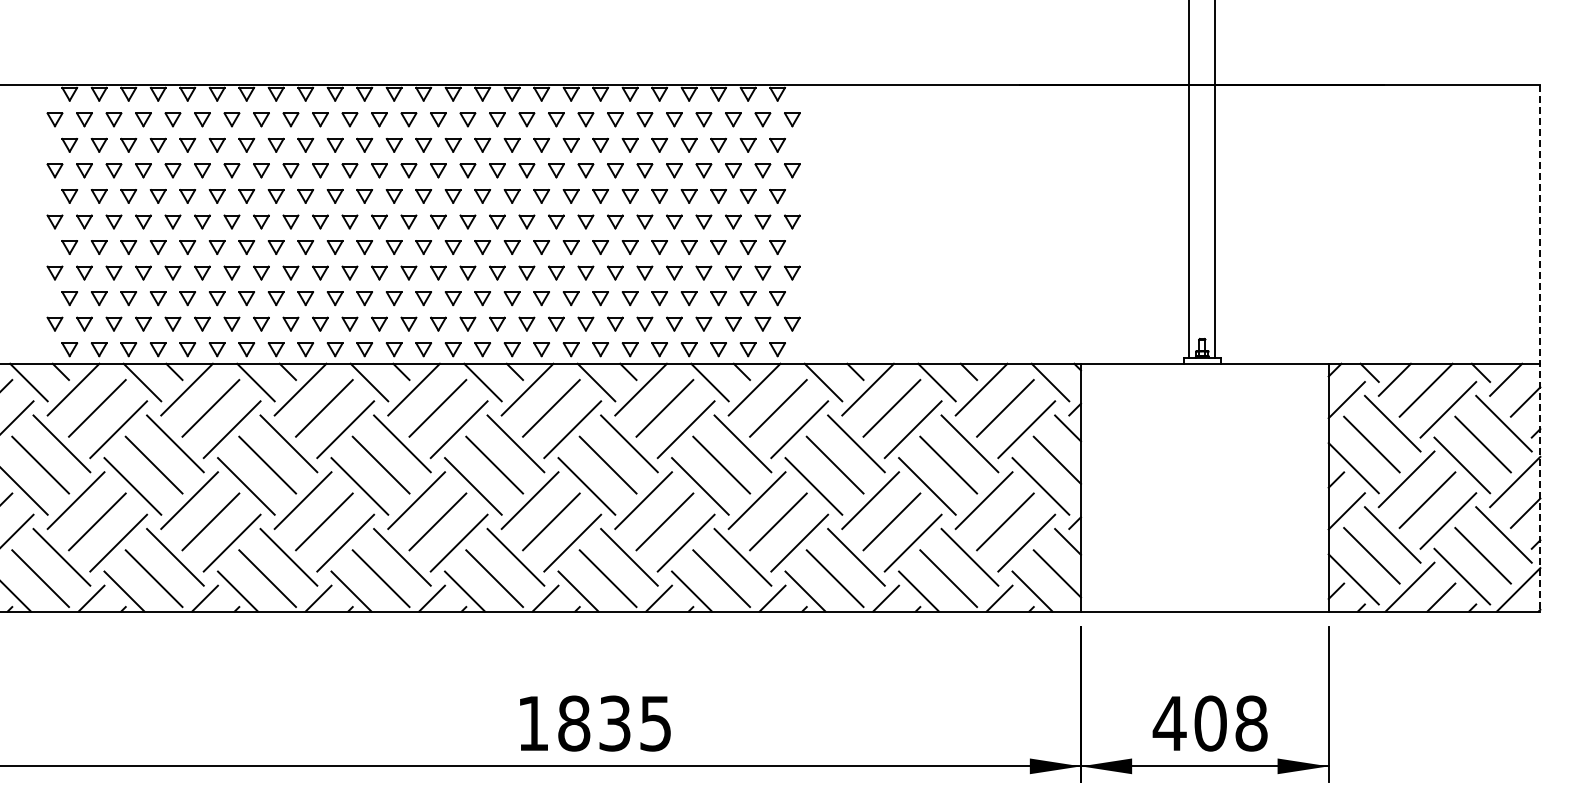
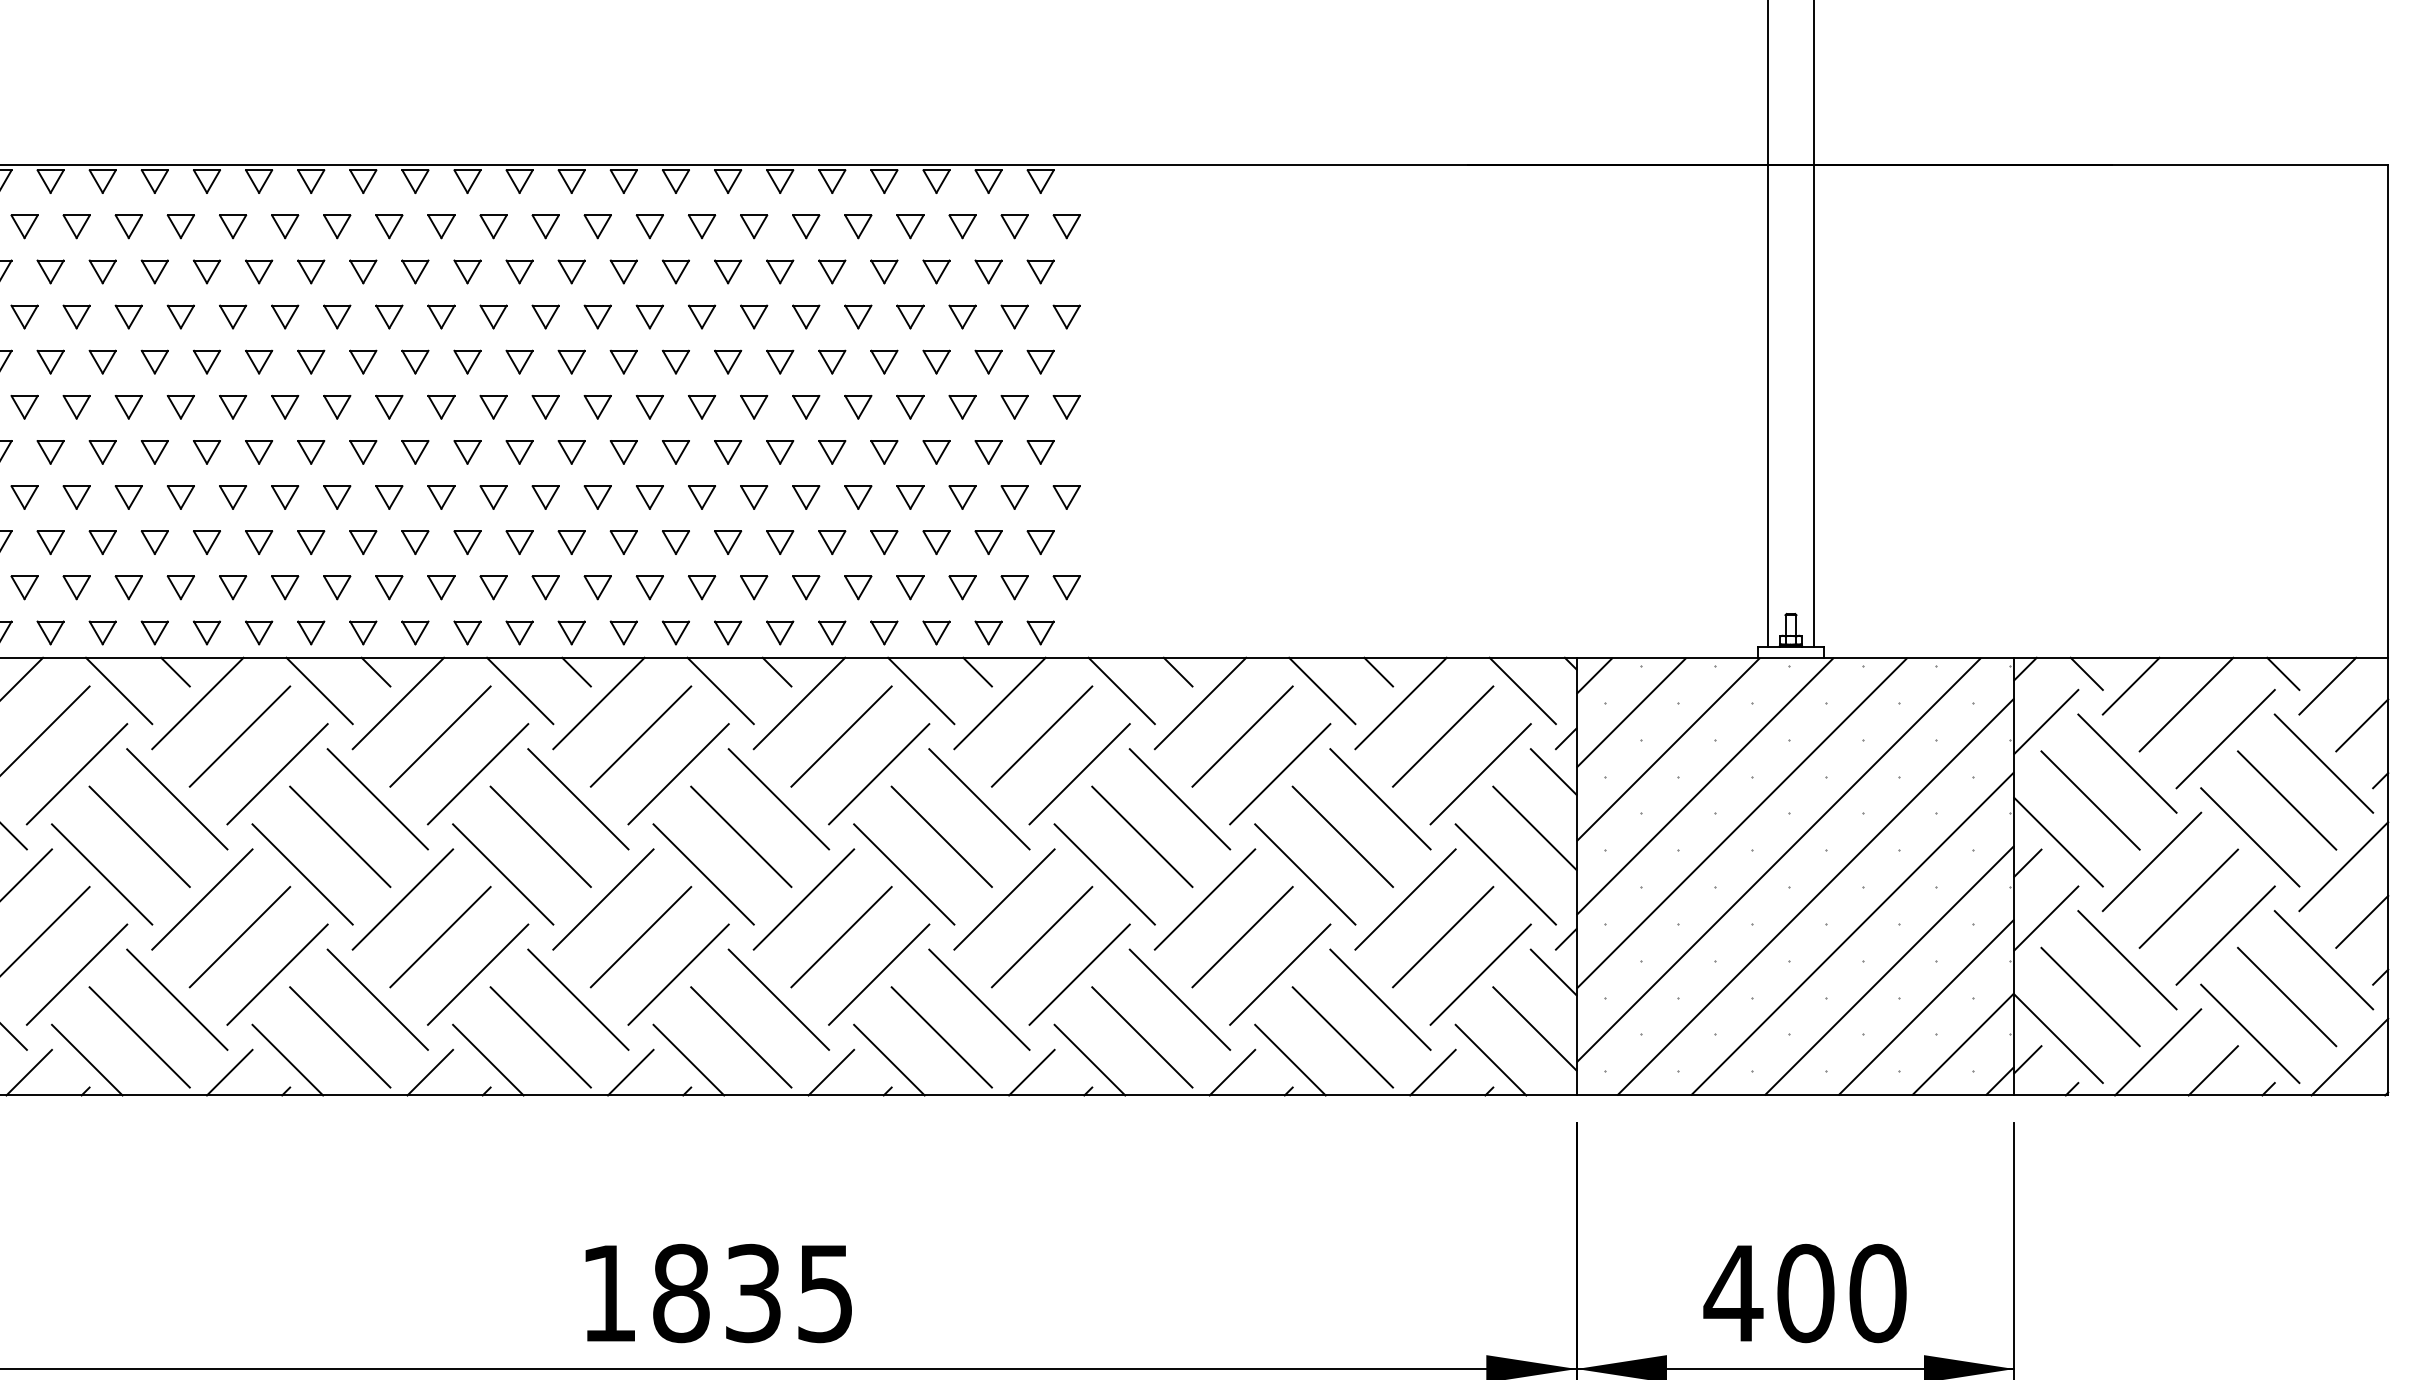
line: (1540, 348) -> (2388, 630), dashed -> solid
hatch: (1204, 487) -> (1794, 876), added
text: (1251, 723) -> (1877, 1293), 408 -> 400

